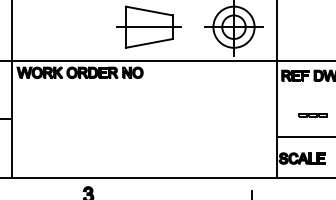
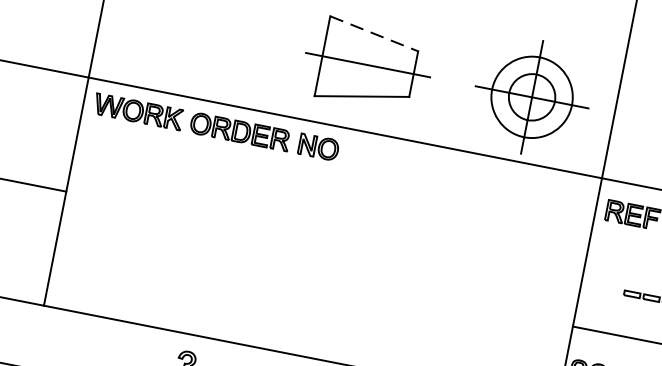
line: (149, 11) -> (374, 34), solid -> dashed

